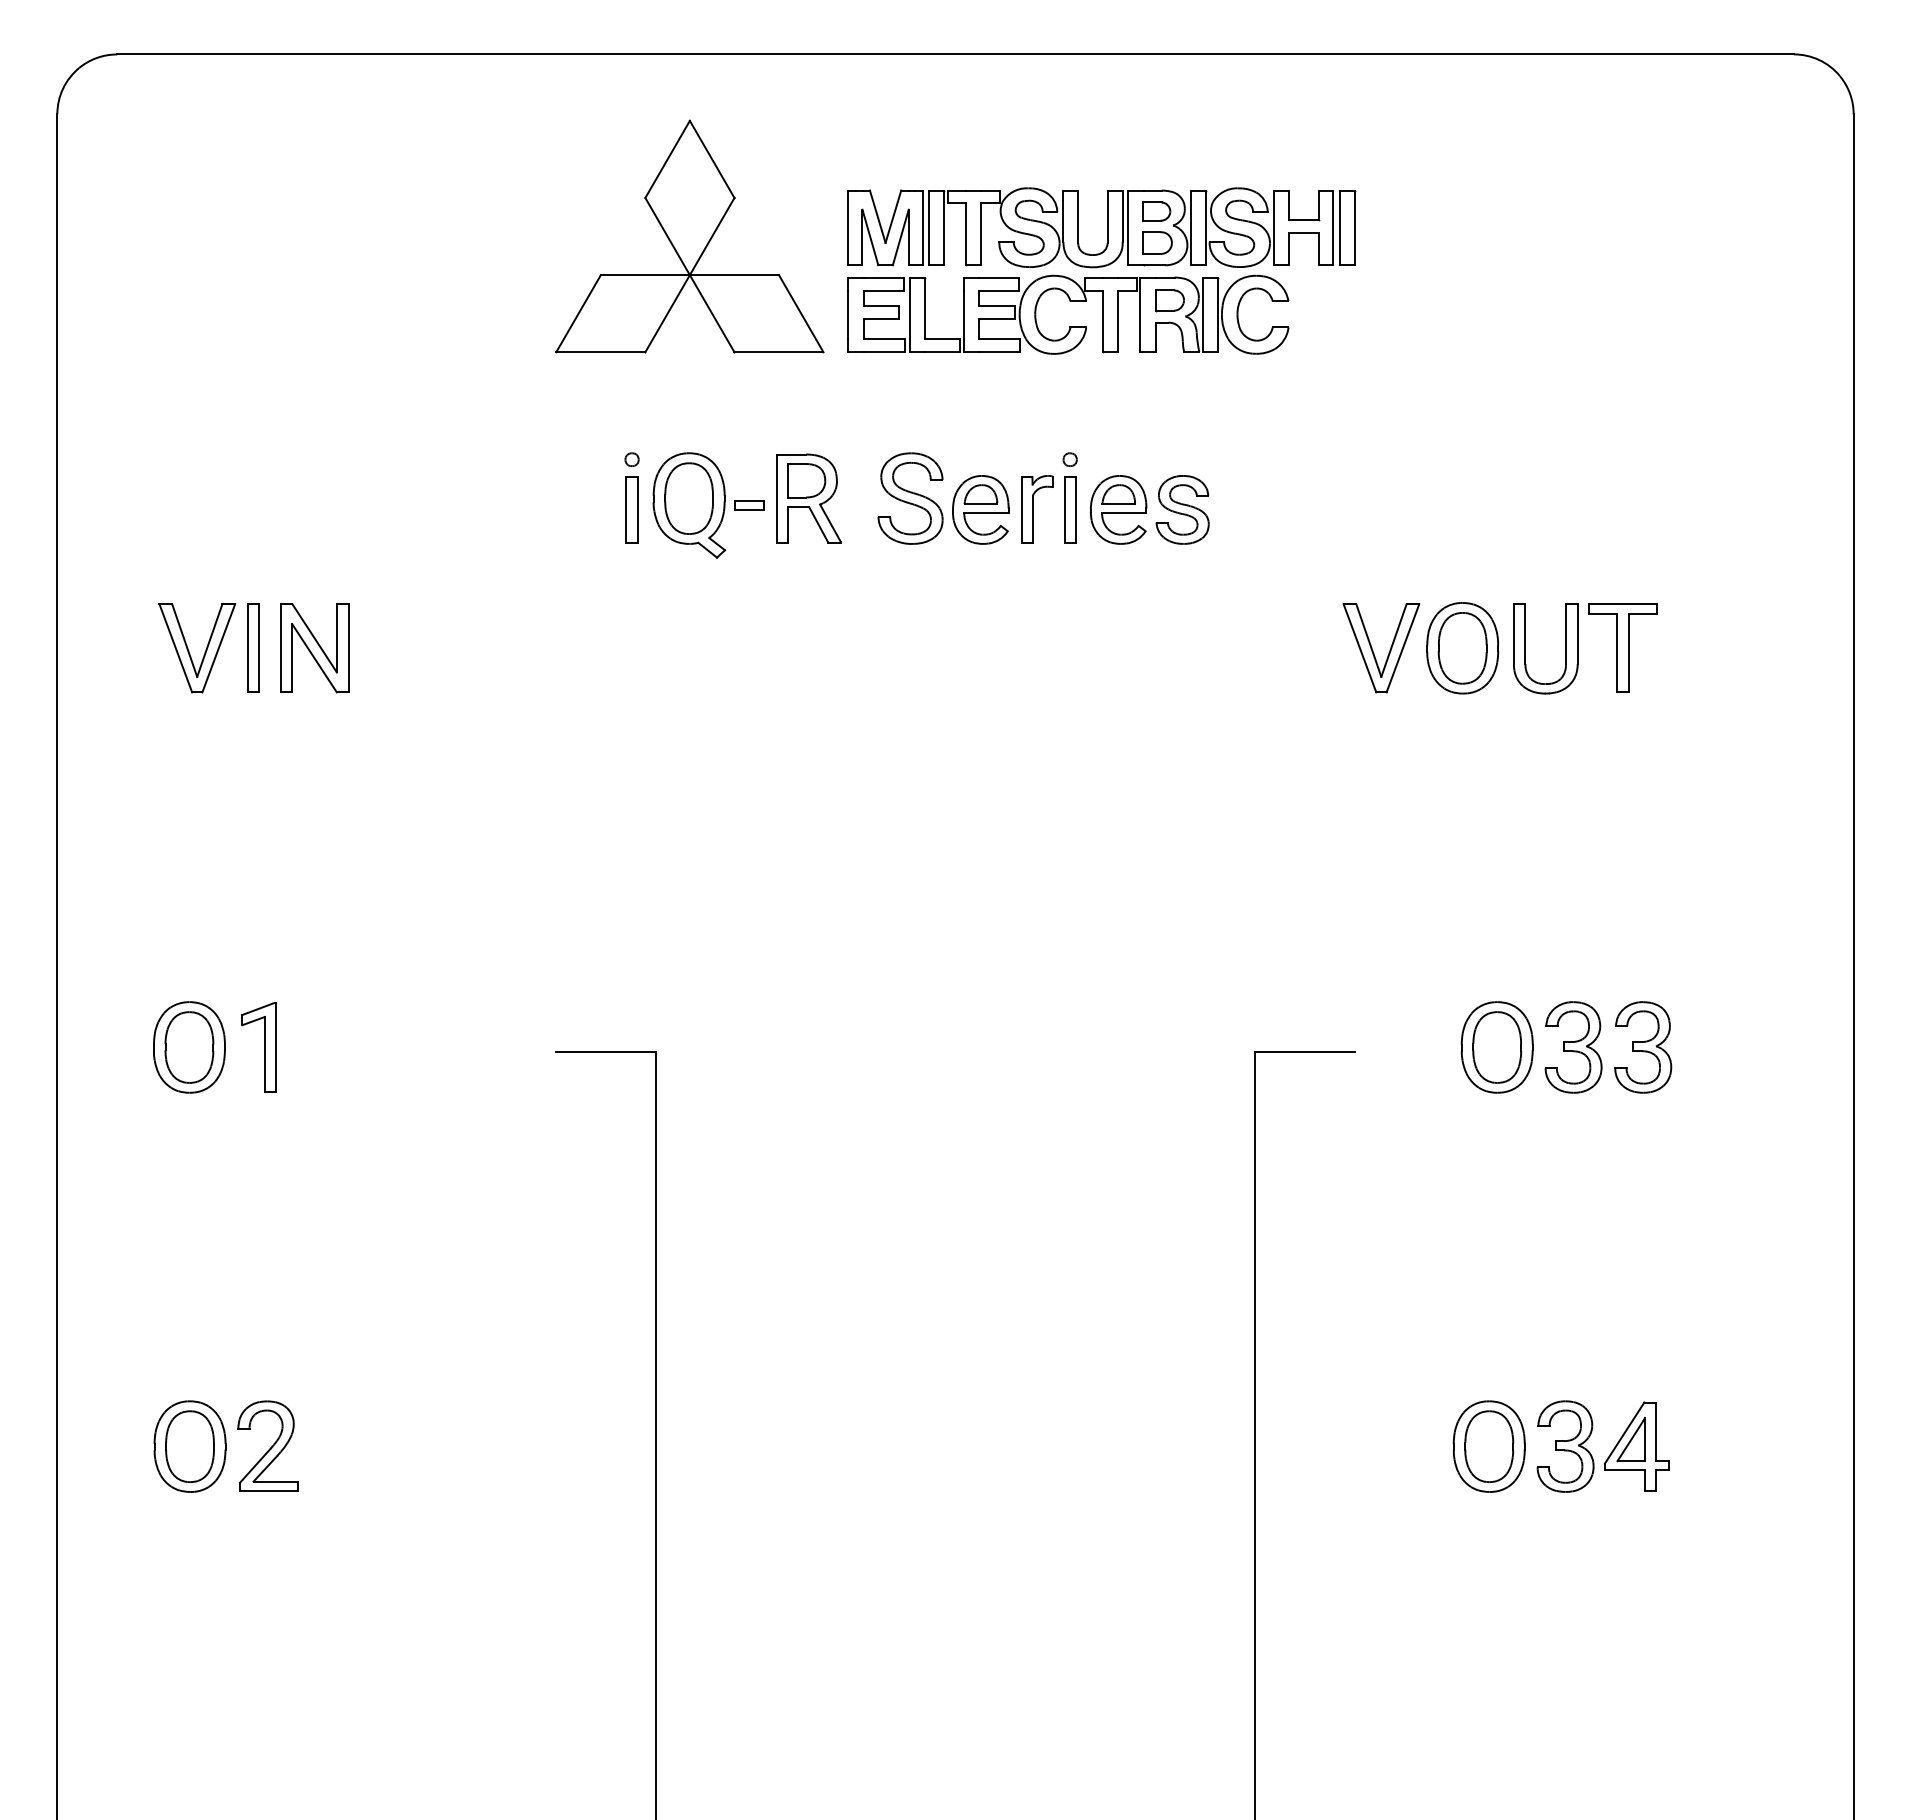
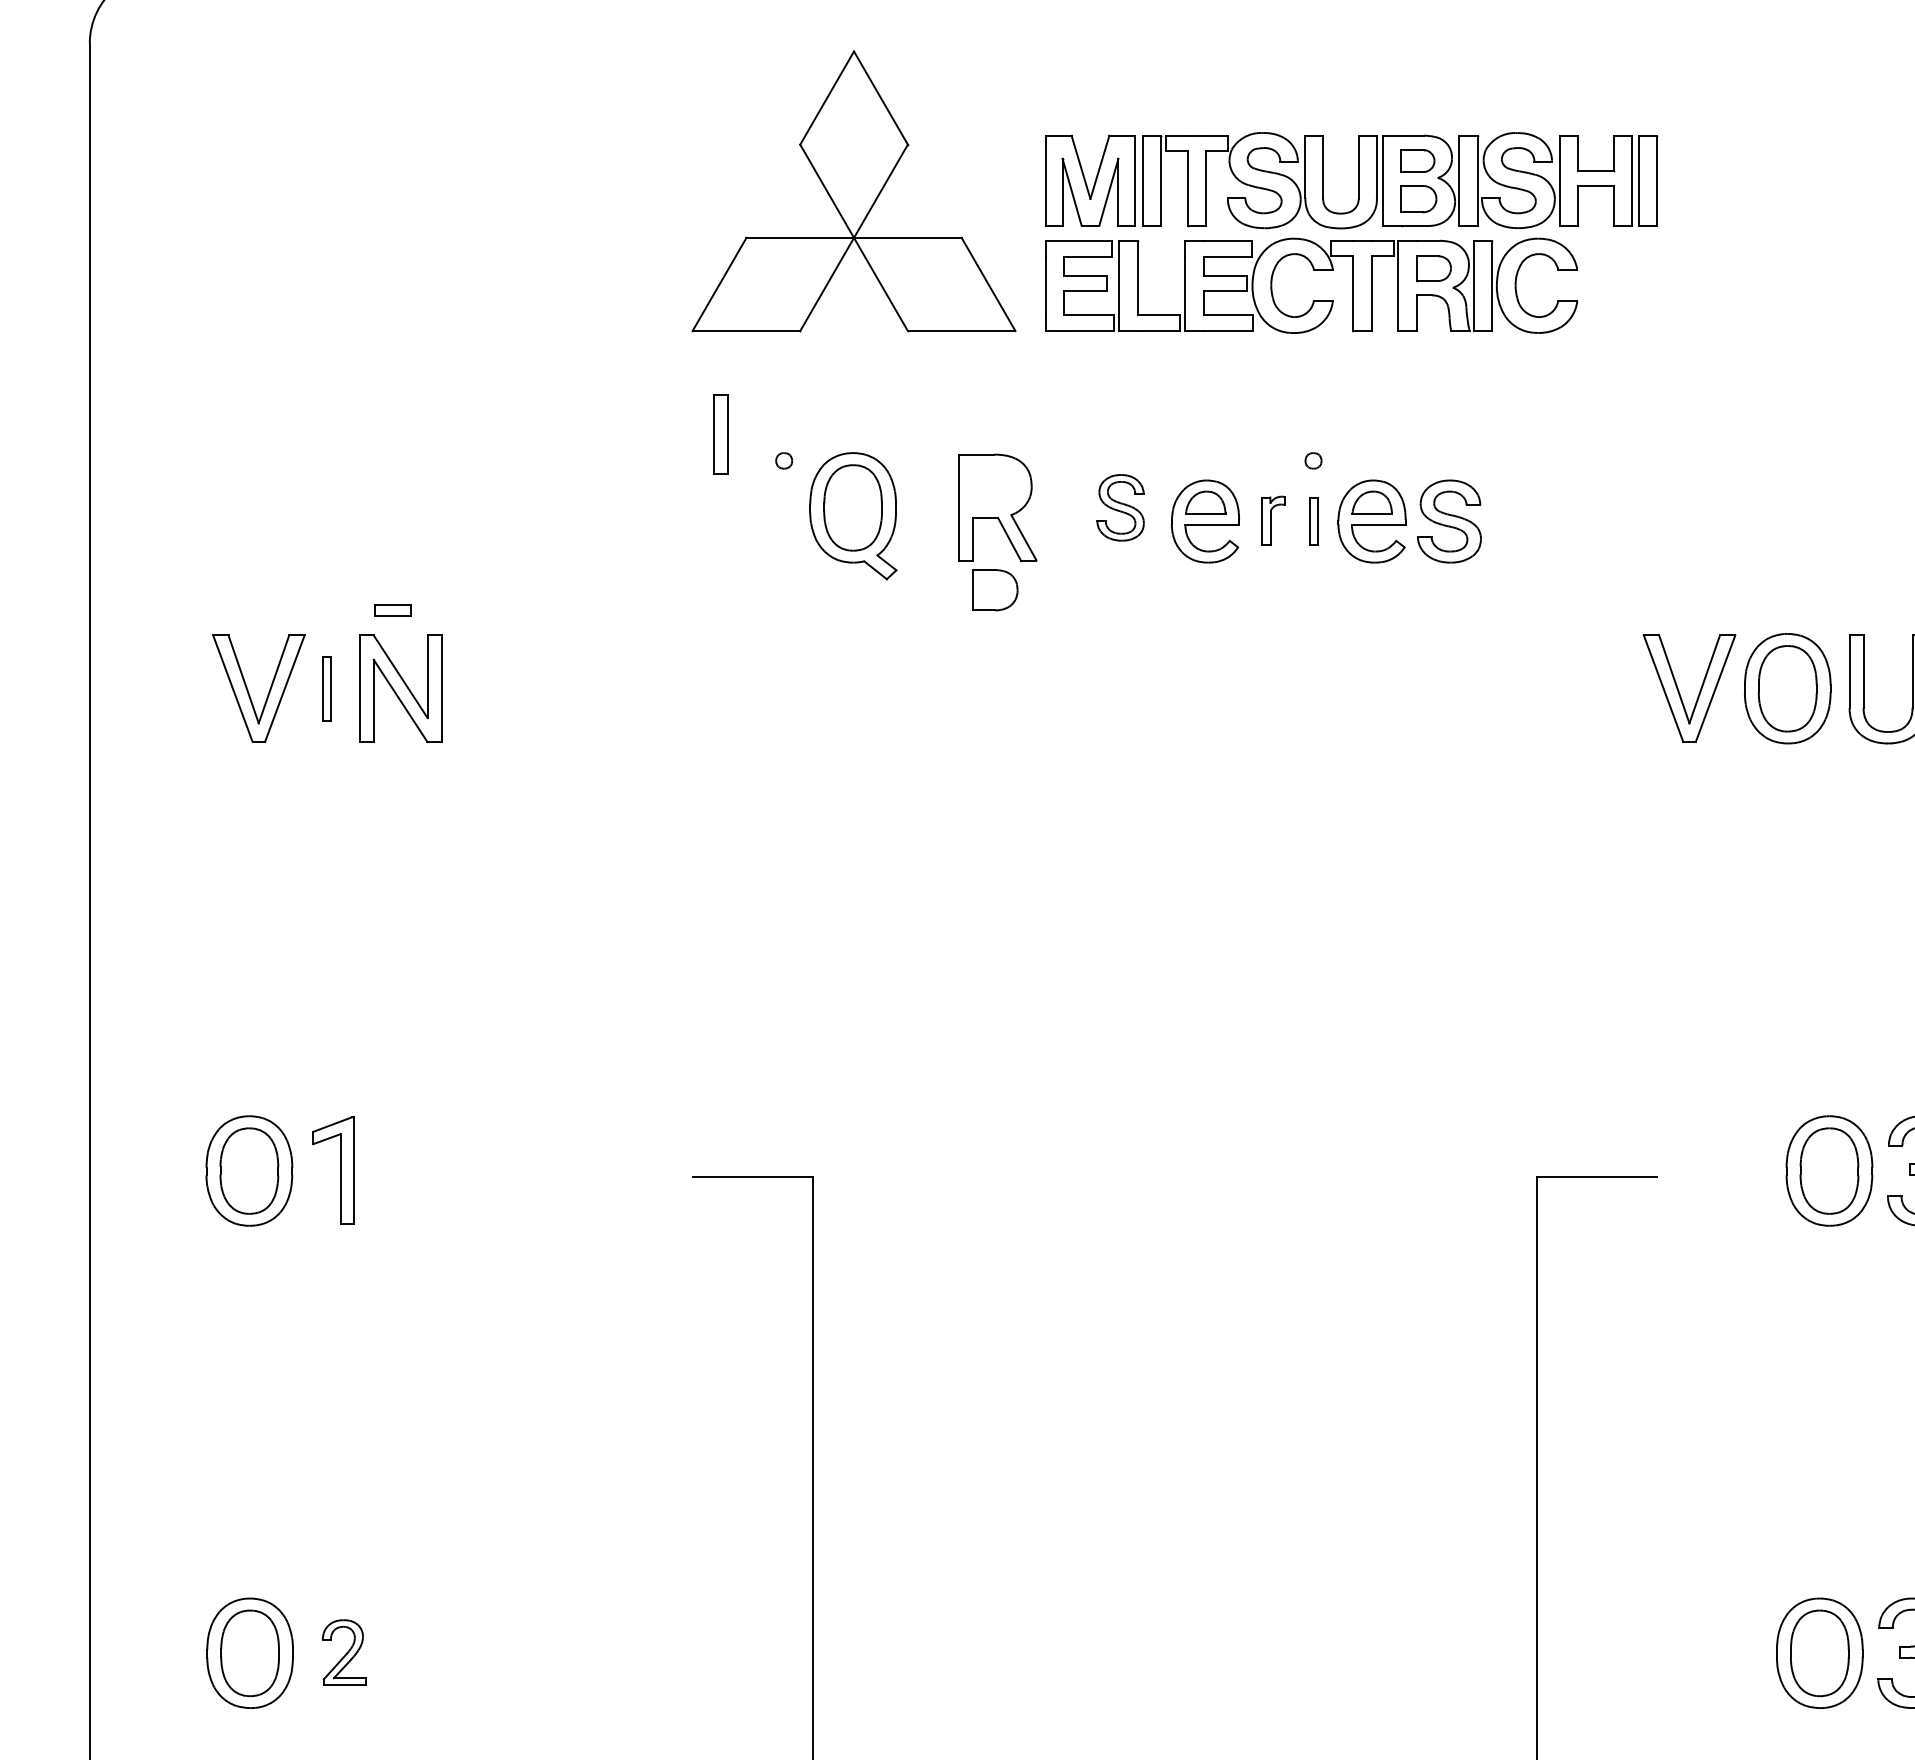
part: (806, 480) -> (994, 589), moved
part: (910, 498) -> (1120, 507), size x0.6
part: (749, 505) -> (393, 610), moved
part: (631, 509) -> (720, 434), moved
part: (1037, 509) -> (1274, 521), size x0.6
part: (1070, 509) -> (1313, 521), size x0.6
part: (253, 647) -> (326, 687), size x0.6
part: (267, 1445) -> (343, 1651), size x0.6

